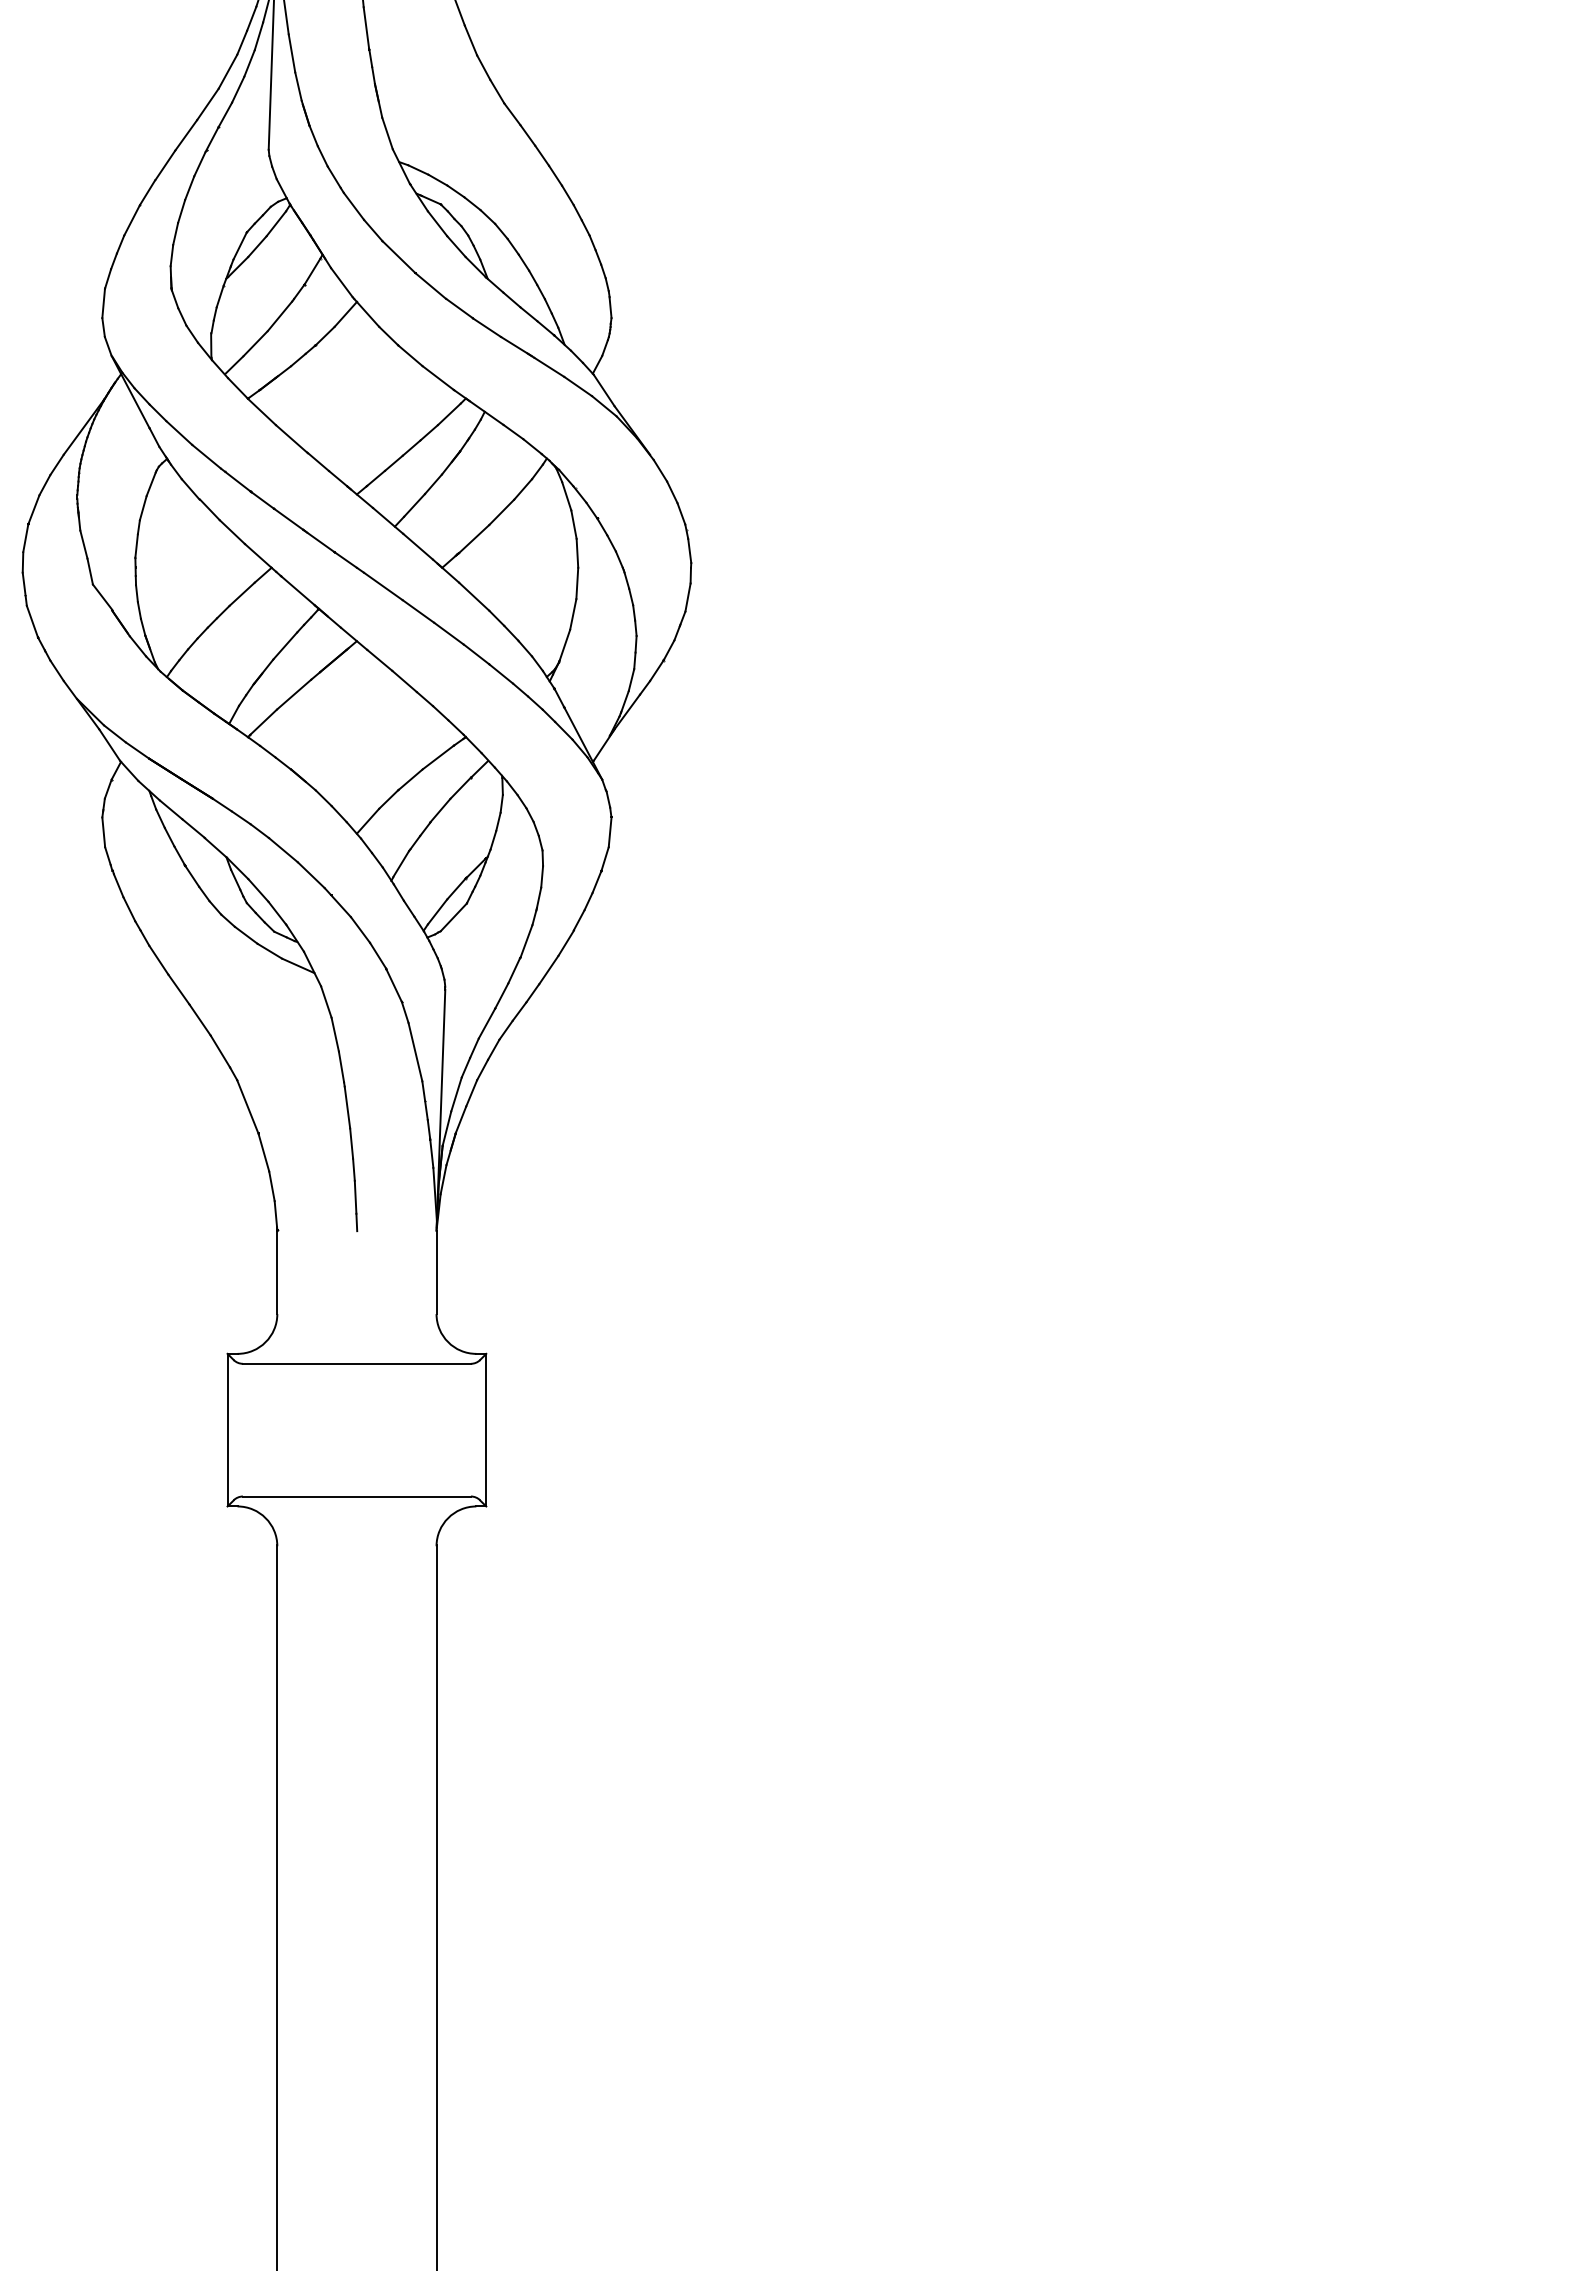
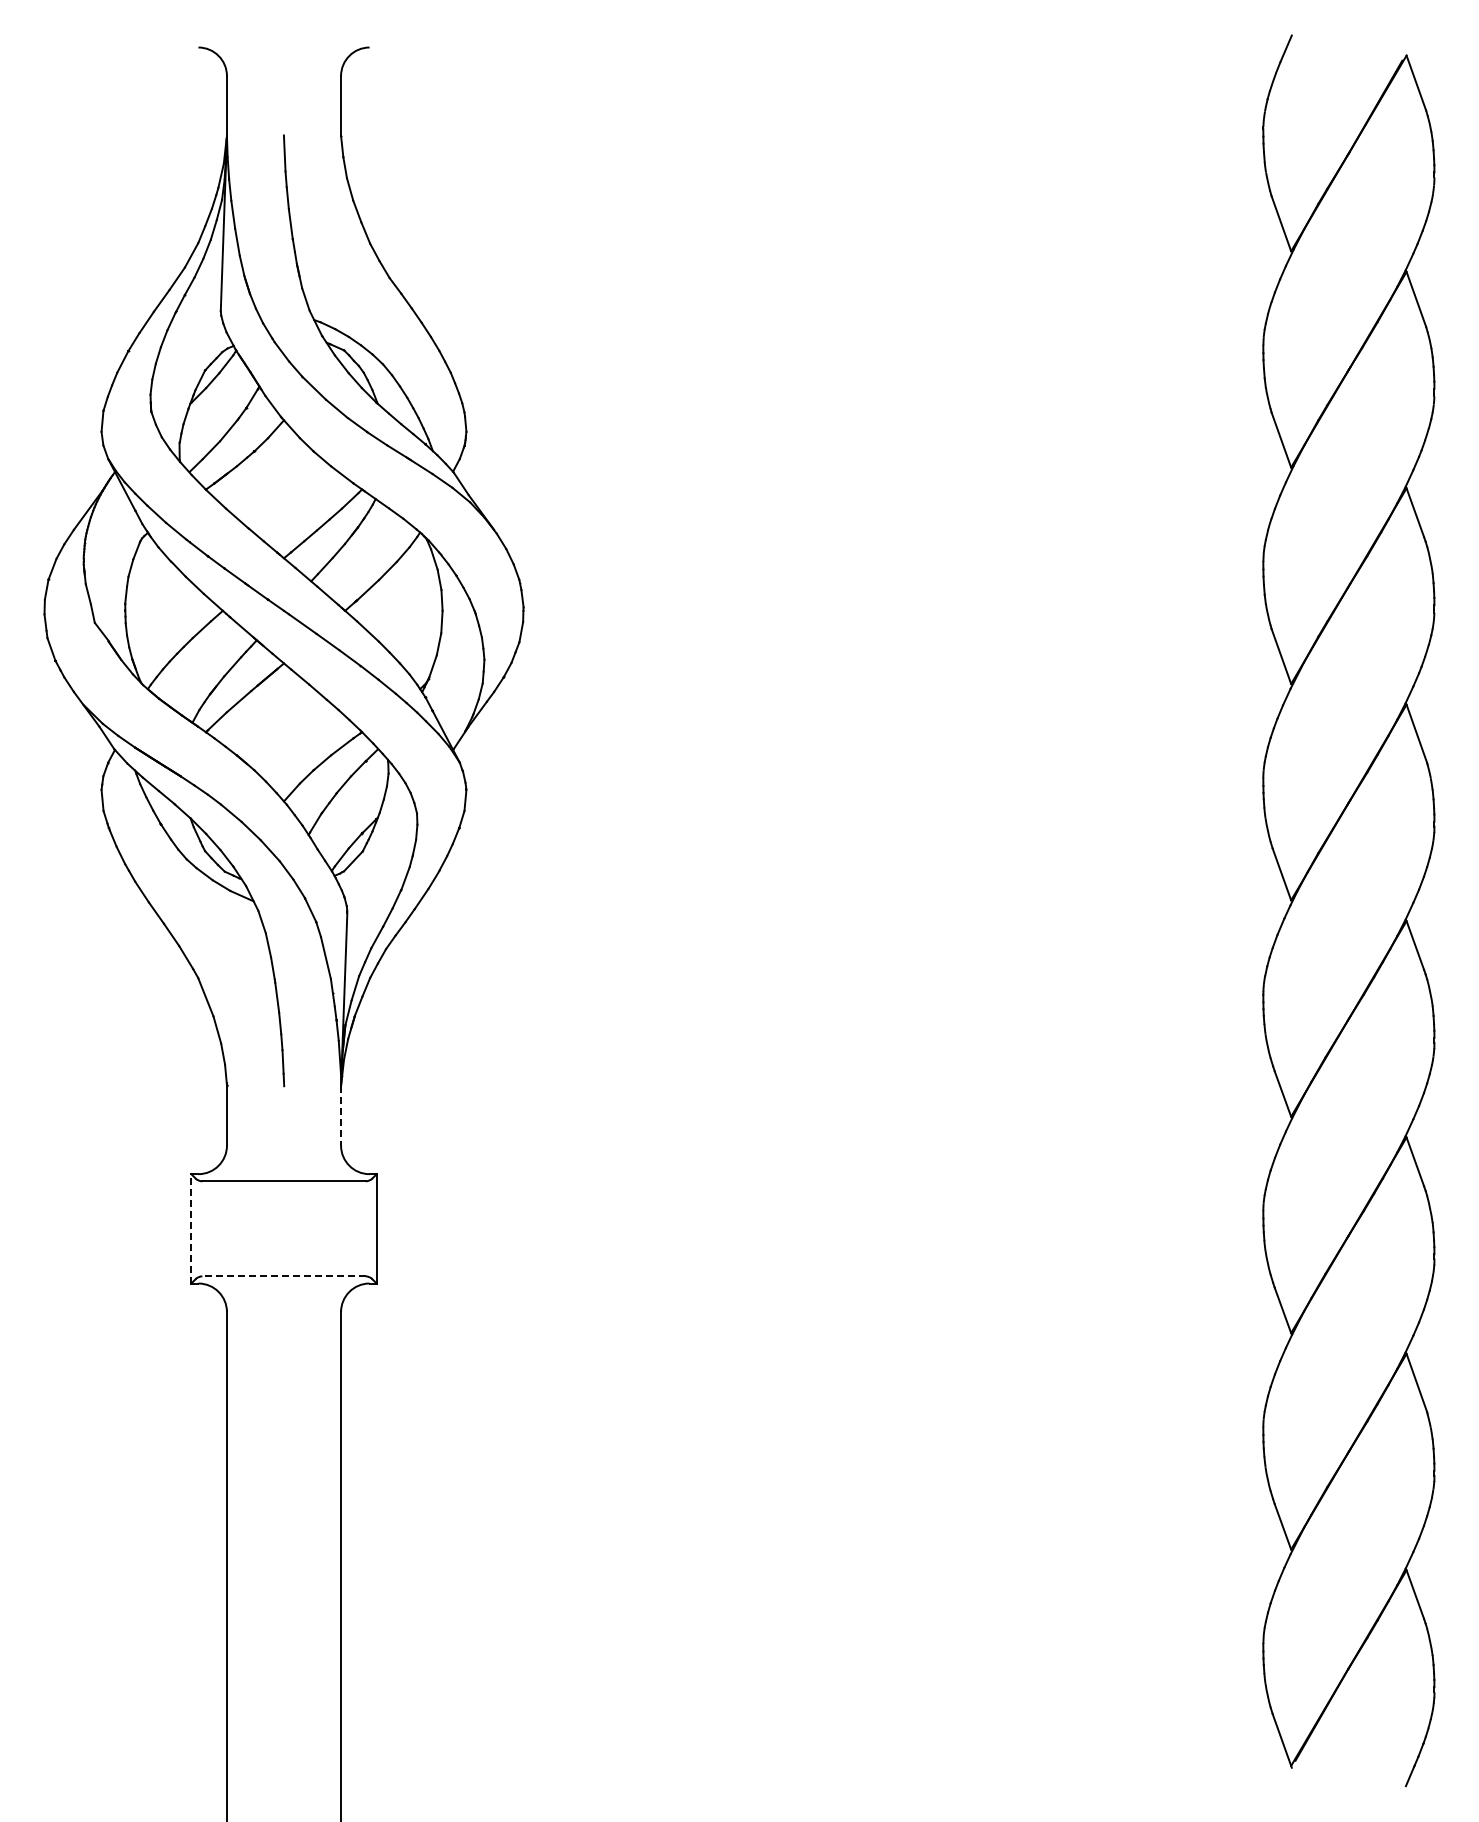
line: (437, 1271) -> (341, 1115), solid -> dashed
line: (227, 1429) -> (191, 1228), solid -> dashed
line: (357, 1496) -> (284, 1276), solid -> dashed

